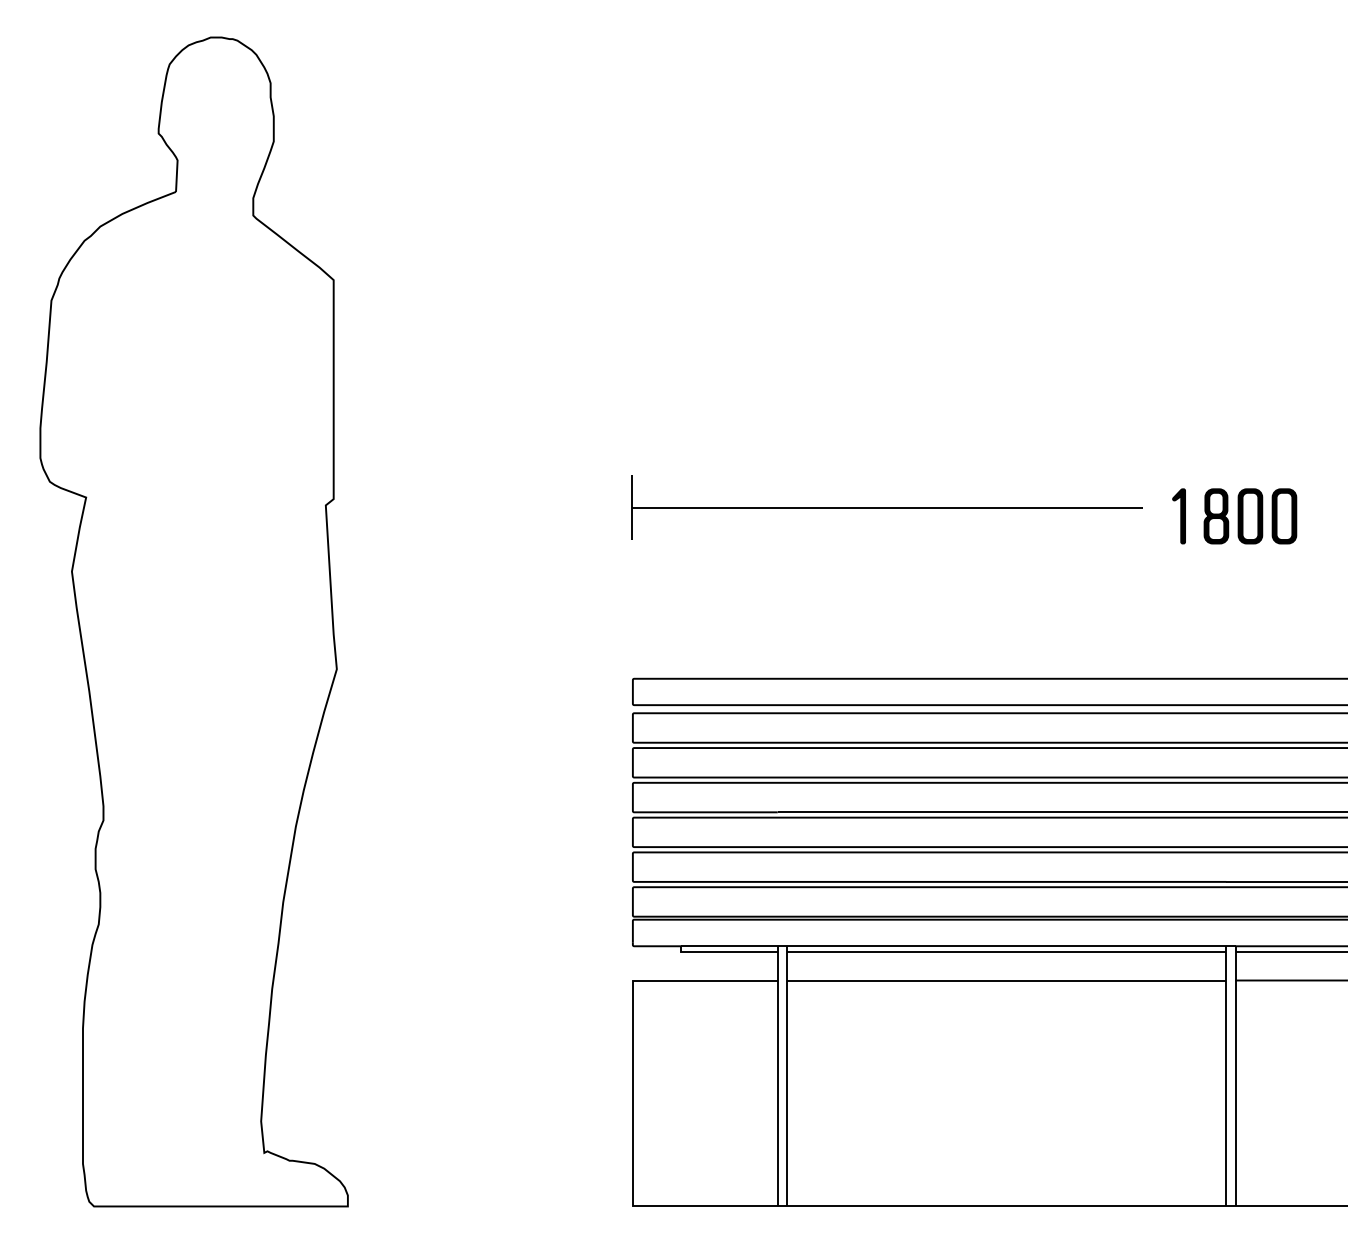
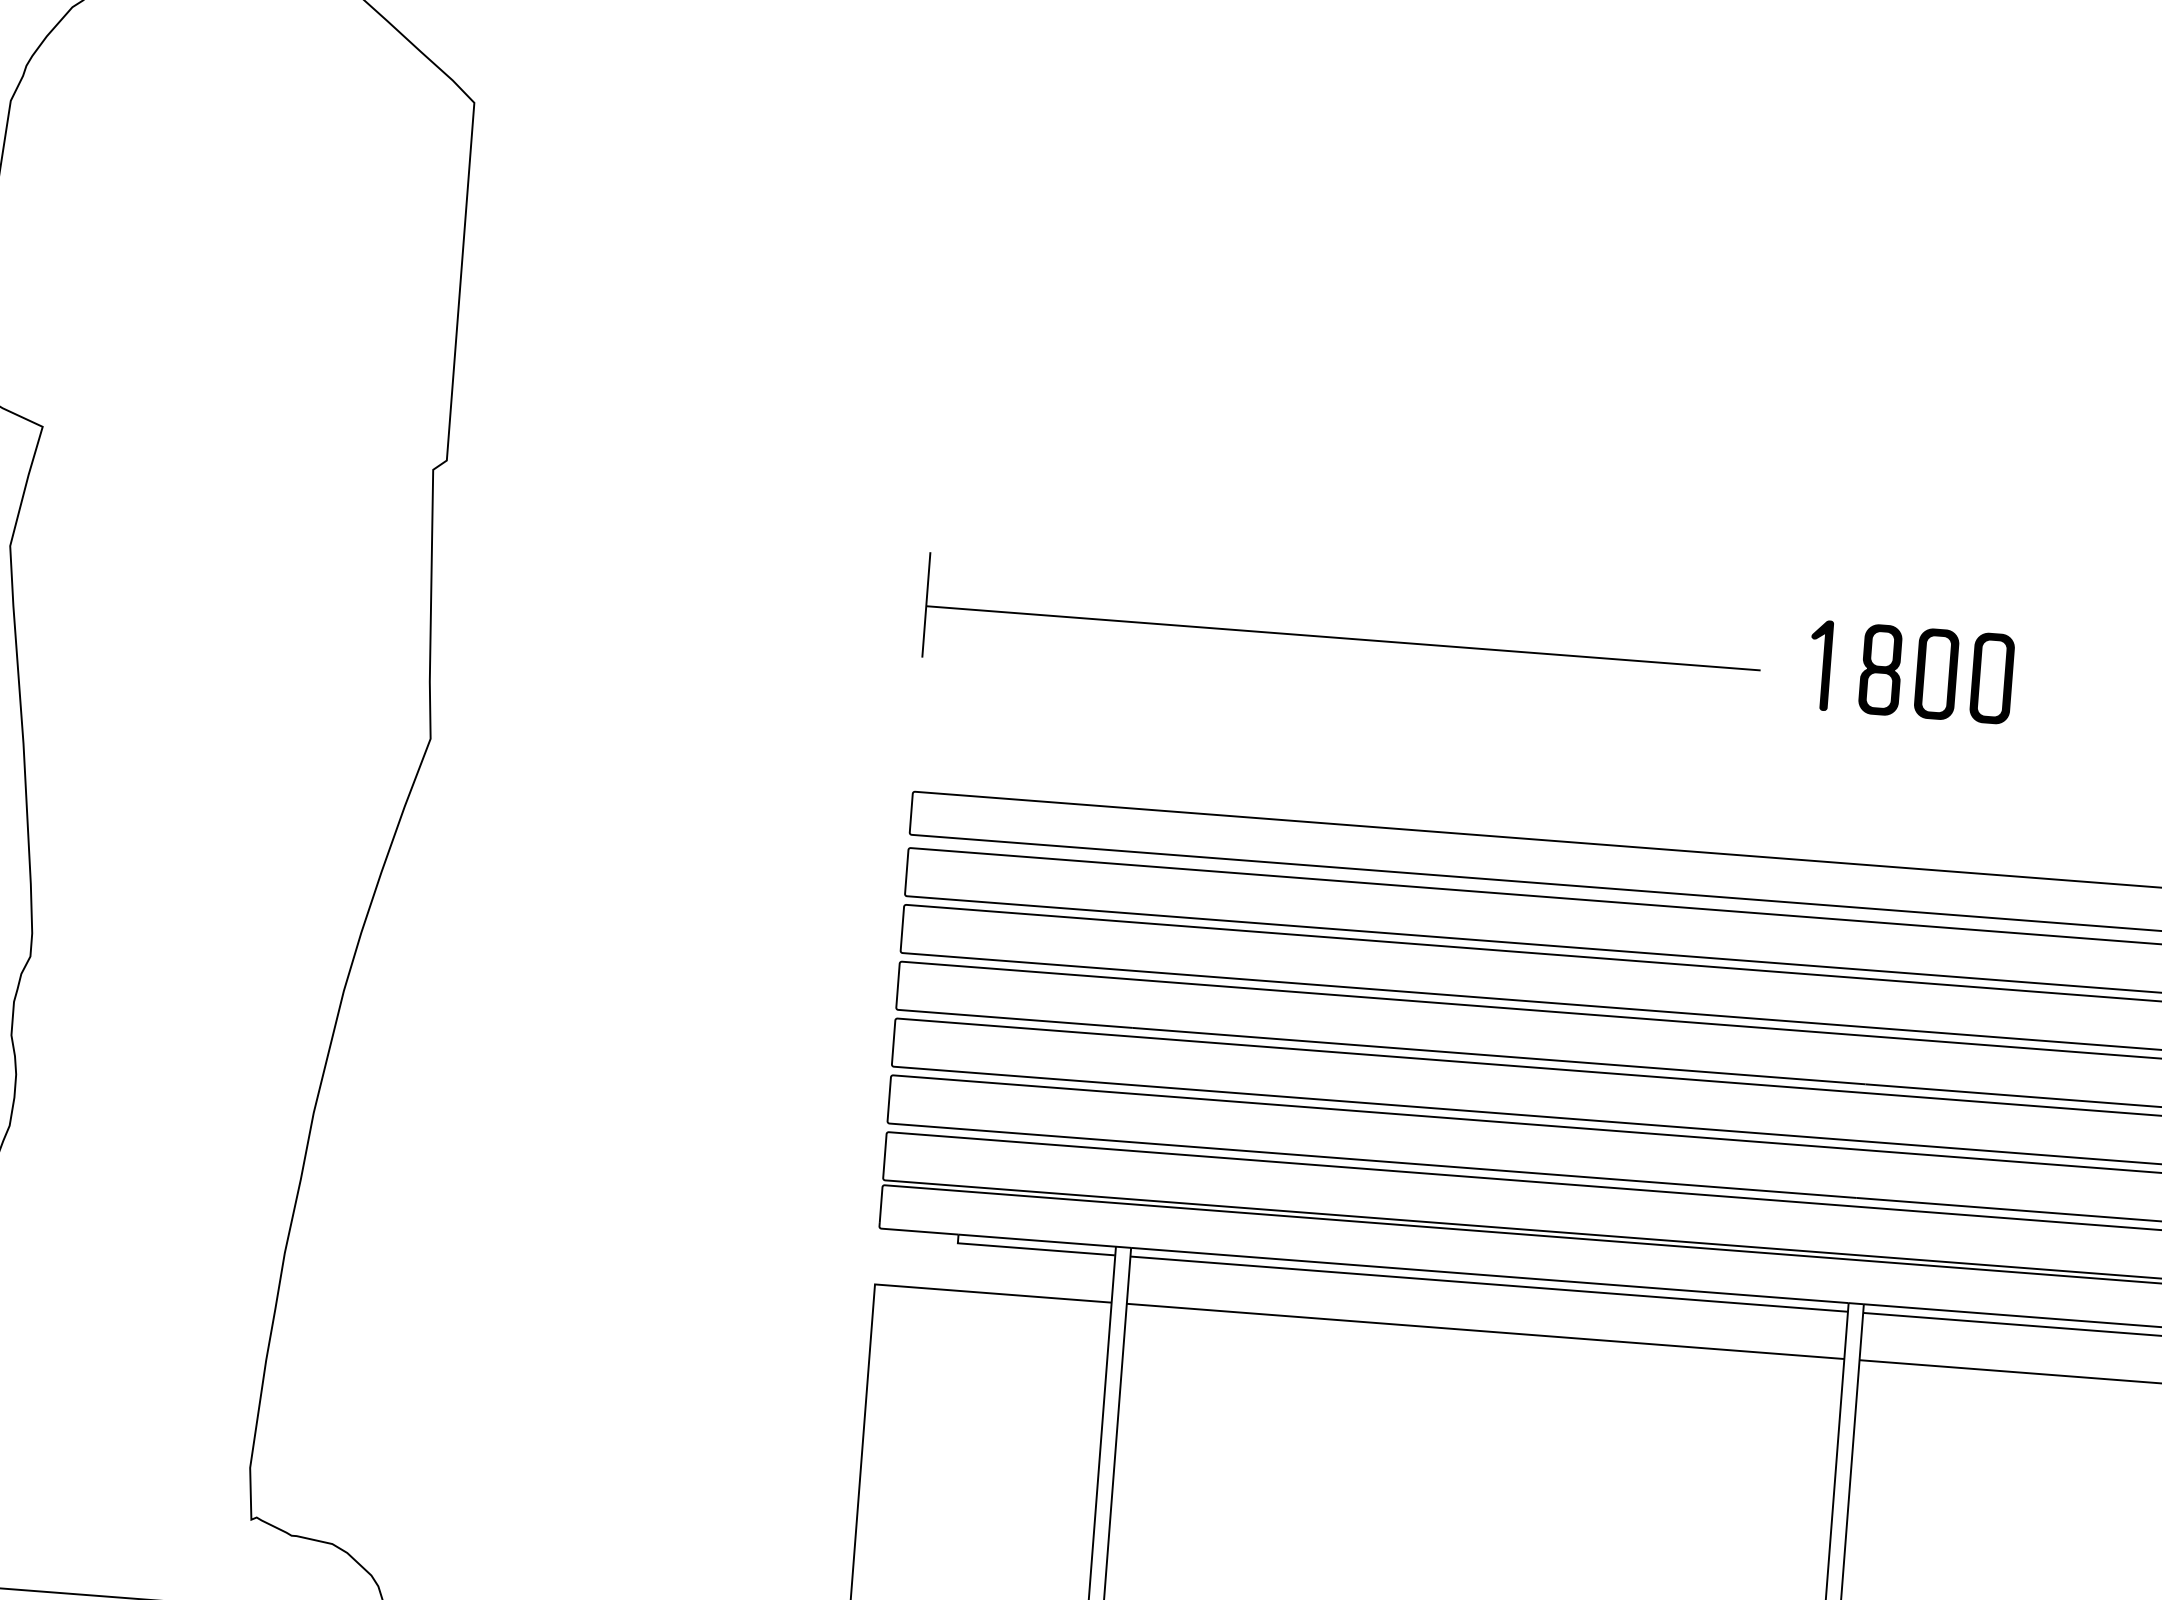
part: (886, 507) -> (1341, 636), moved
part: (1234, 516) -> (1910, 672), moved

